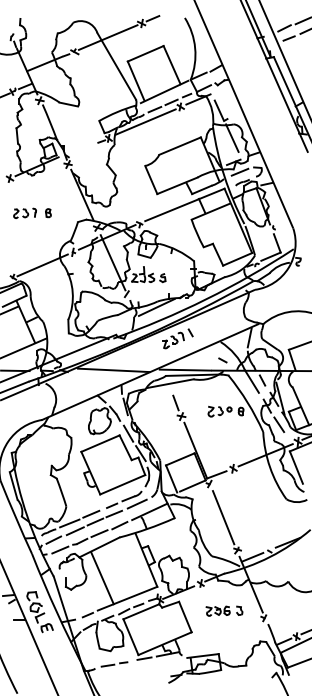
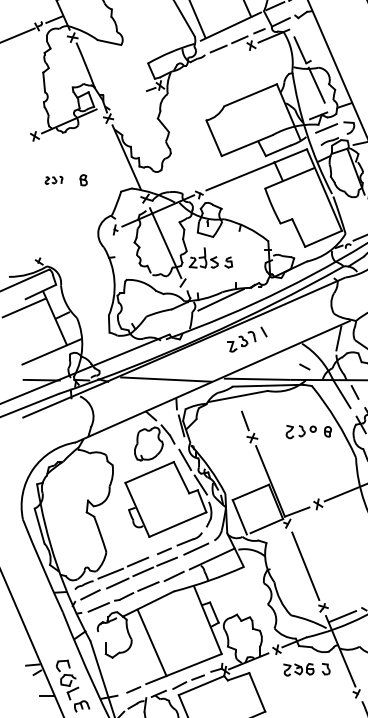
line: (145, 121) -> (206, 64), removed
part: (24, 212) -> (53, 179), size x0.6
line: (42, 265) -> (76, 246), removed
part: (224, 610) -> (306, 668), moved

